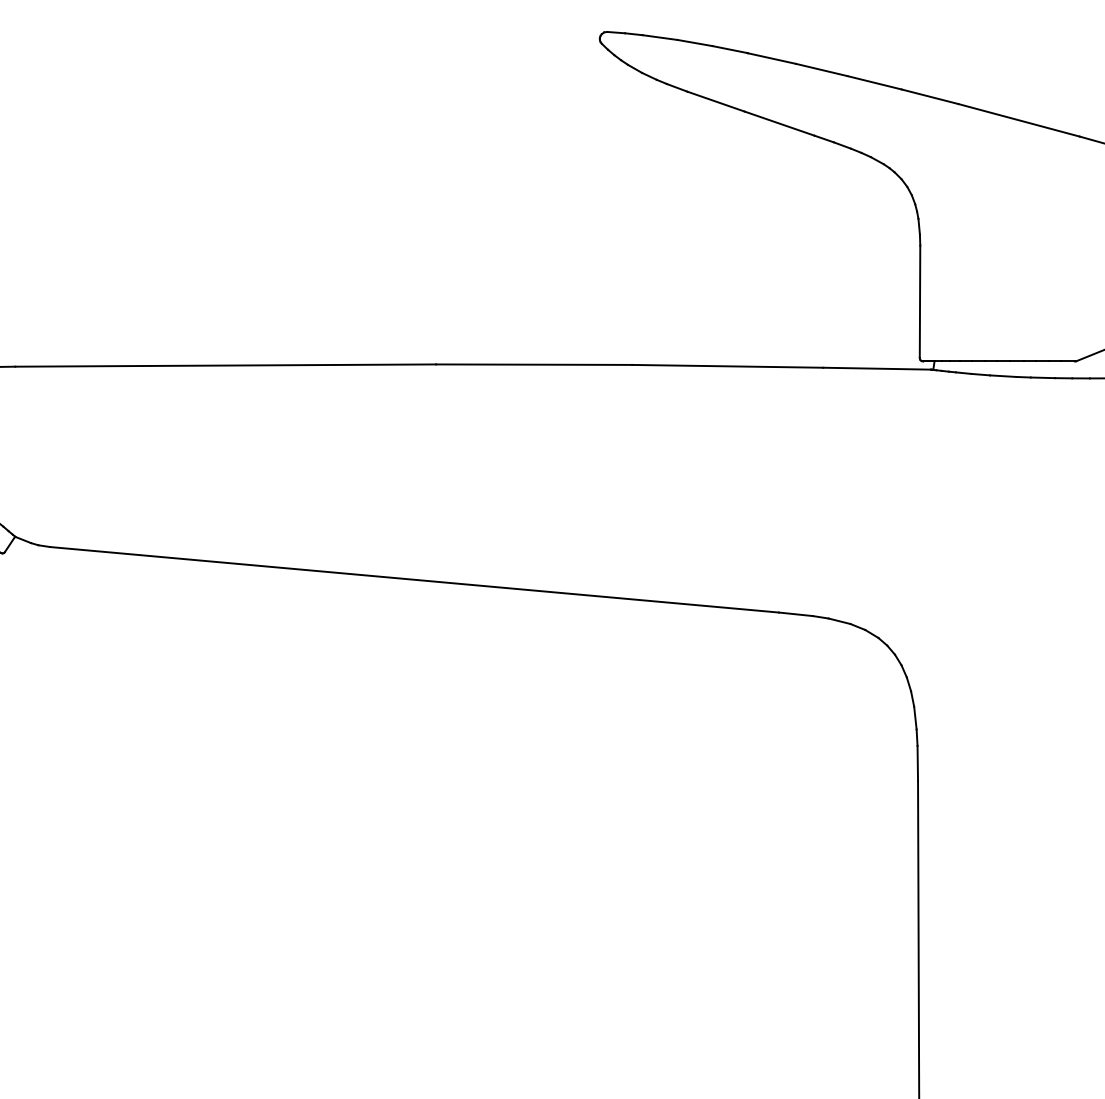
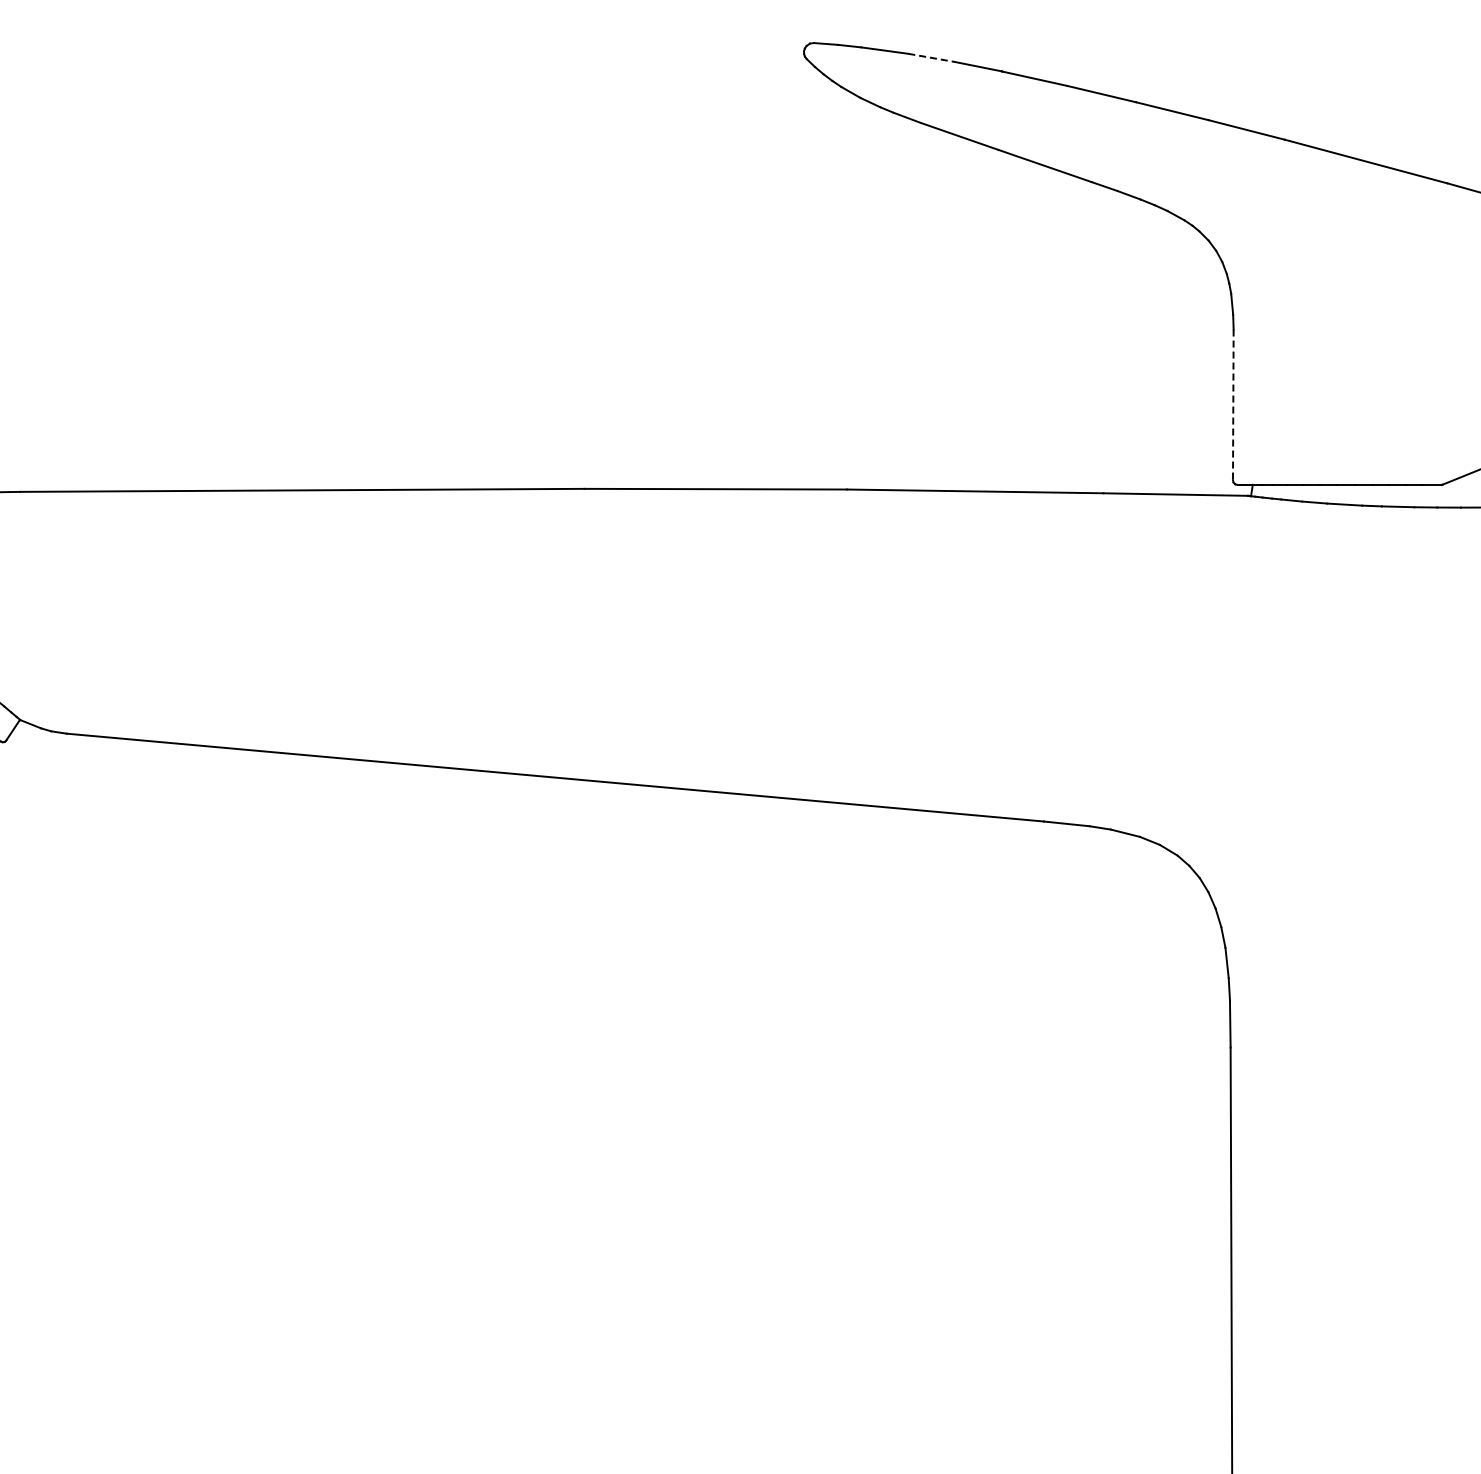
line: (694, 42) -> (931, 57), solid -> dashed
line: (920, 302) -> (1233, 405), solid -> dashed

